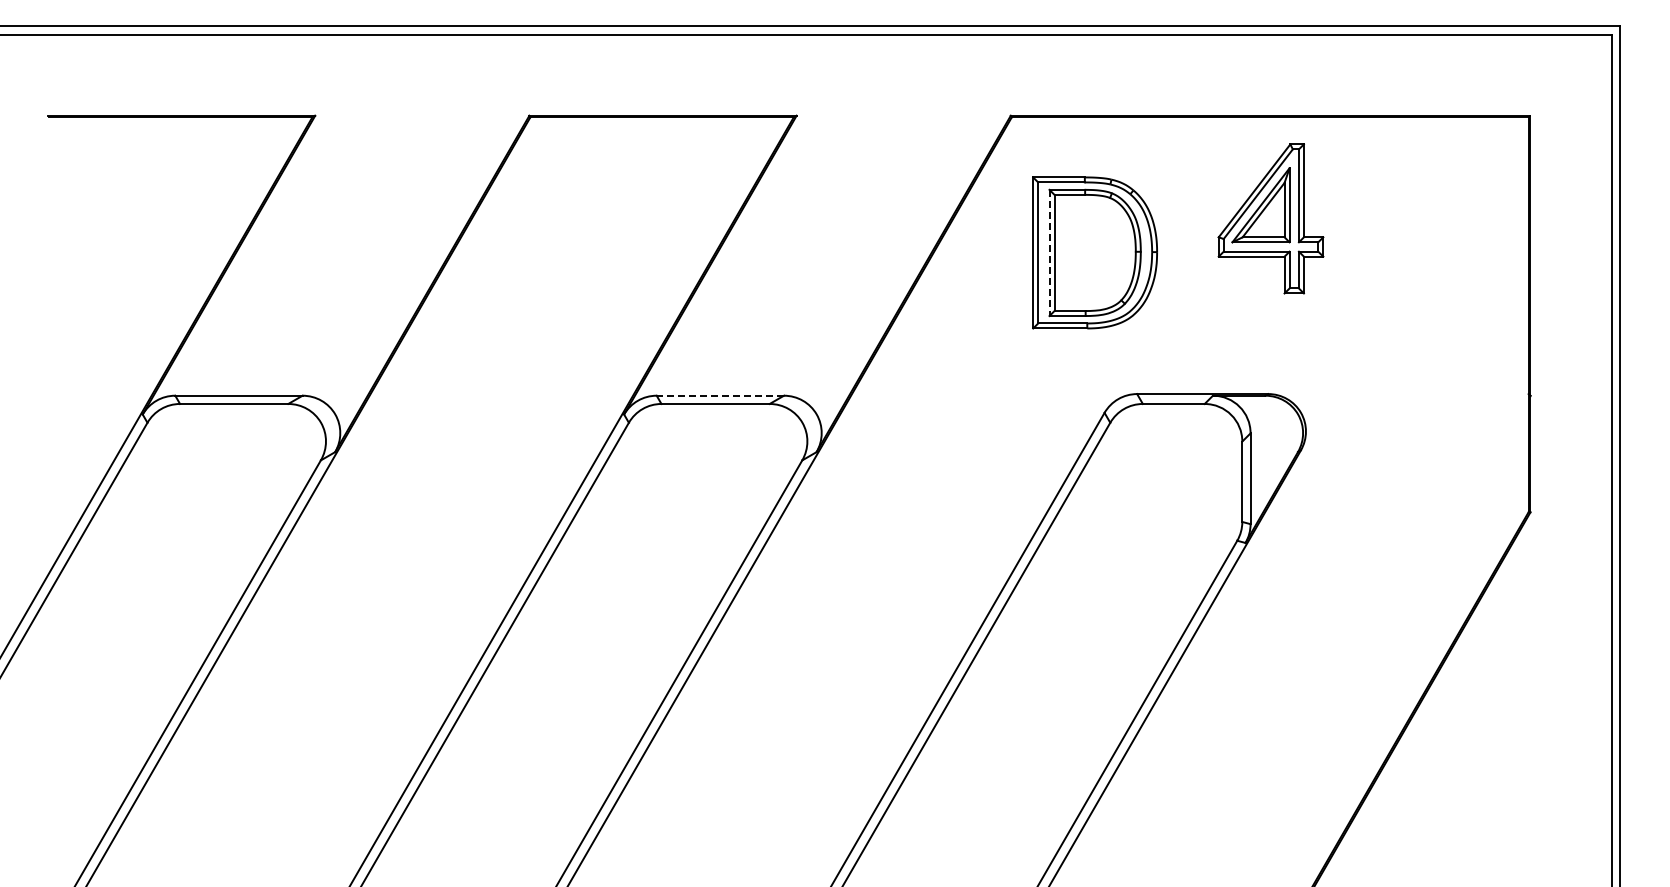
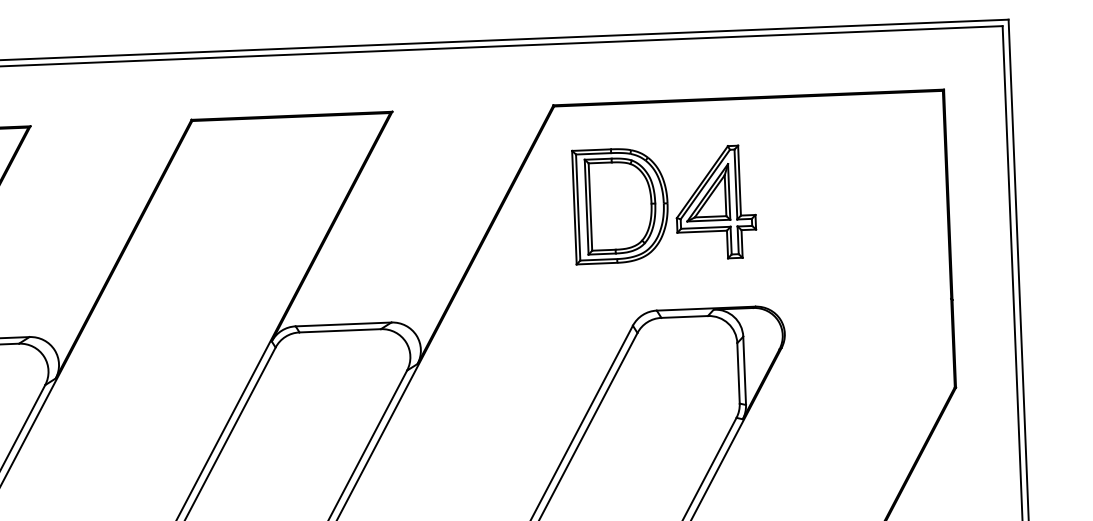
part: (1270, 218) -> (715, 202), moved
line: (1049, 253) -> (586, 207), dashed -> solid
line: (720, 395) -> (343, 324), dashed -> solid

